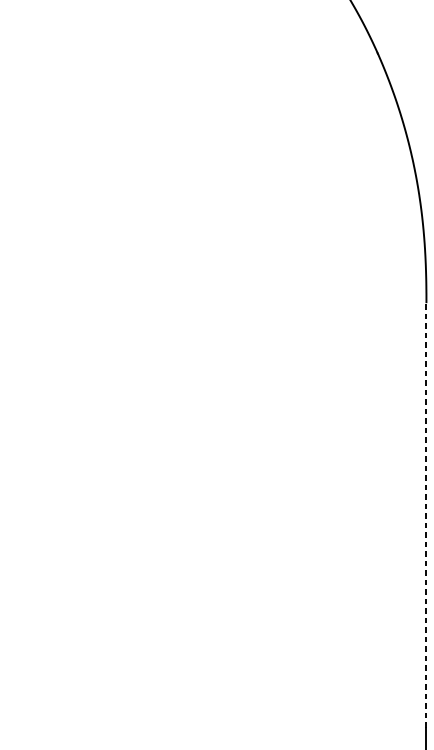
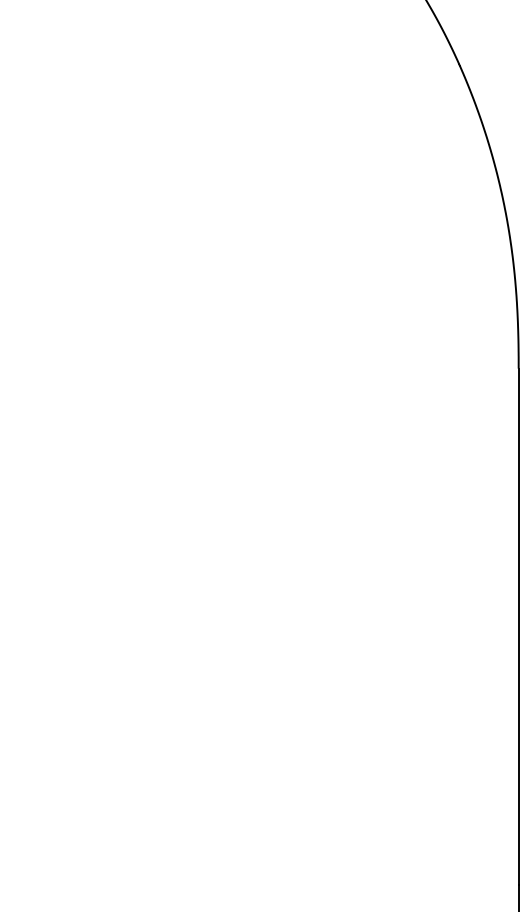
line: (426, 515) -> (518, 626), dashed -> solid

